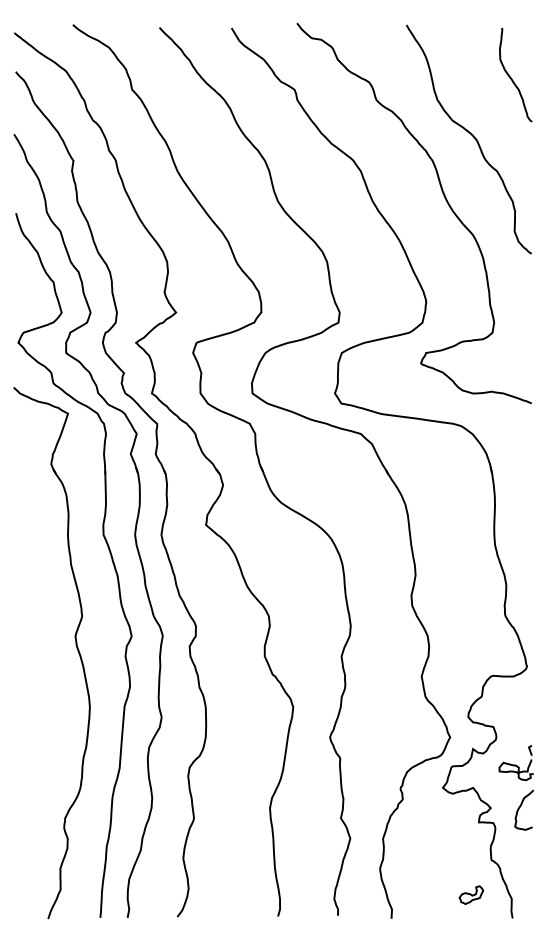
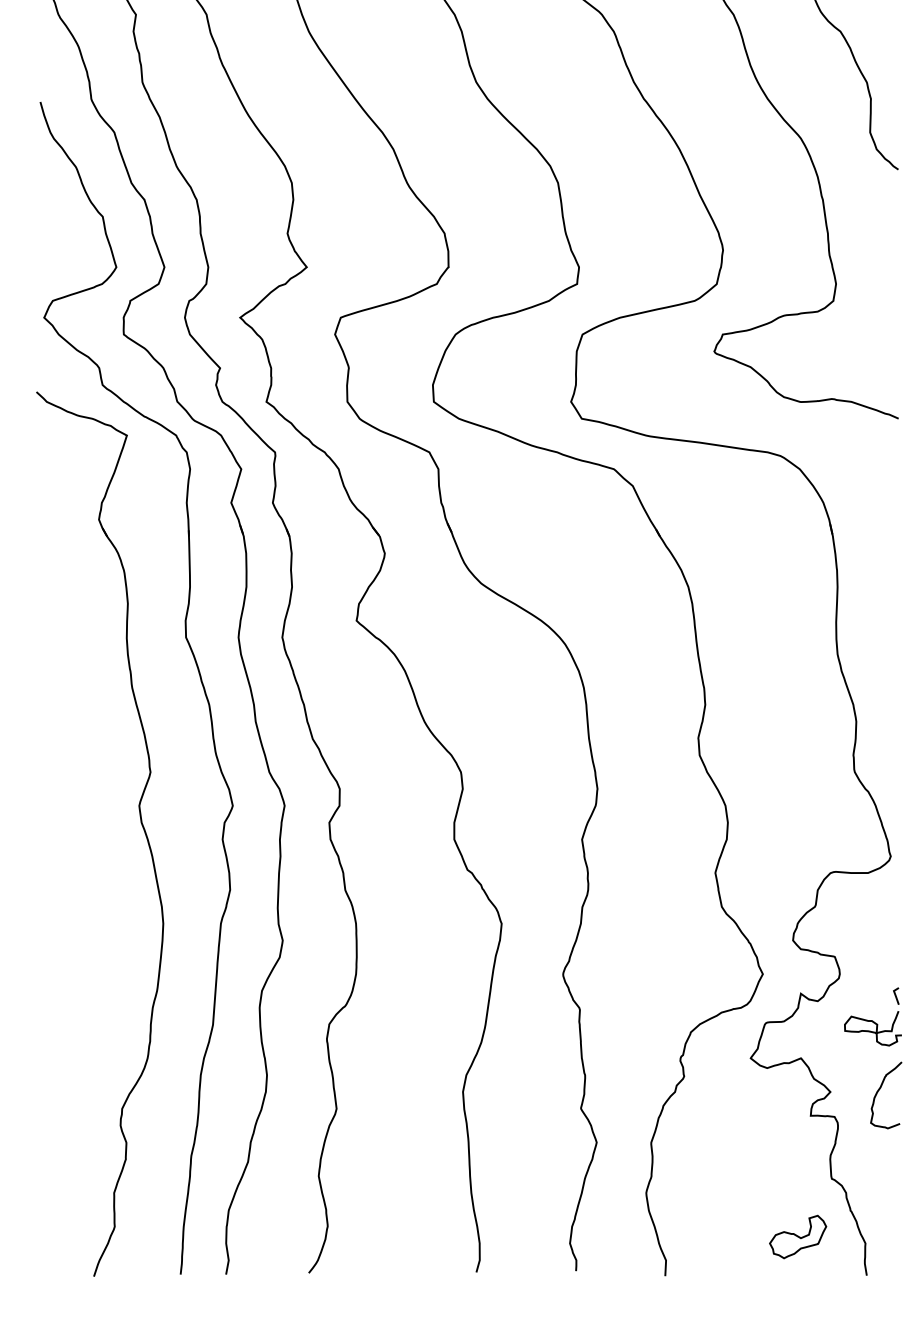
part: (471, 894) -> (798, 1235), size x1.43

